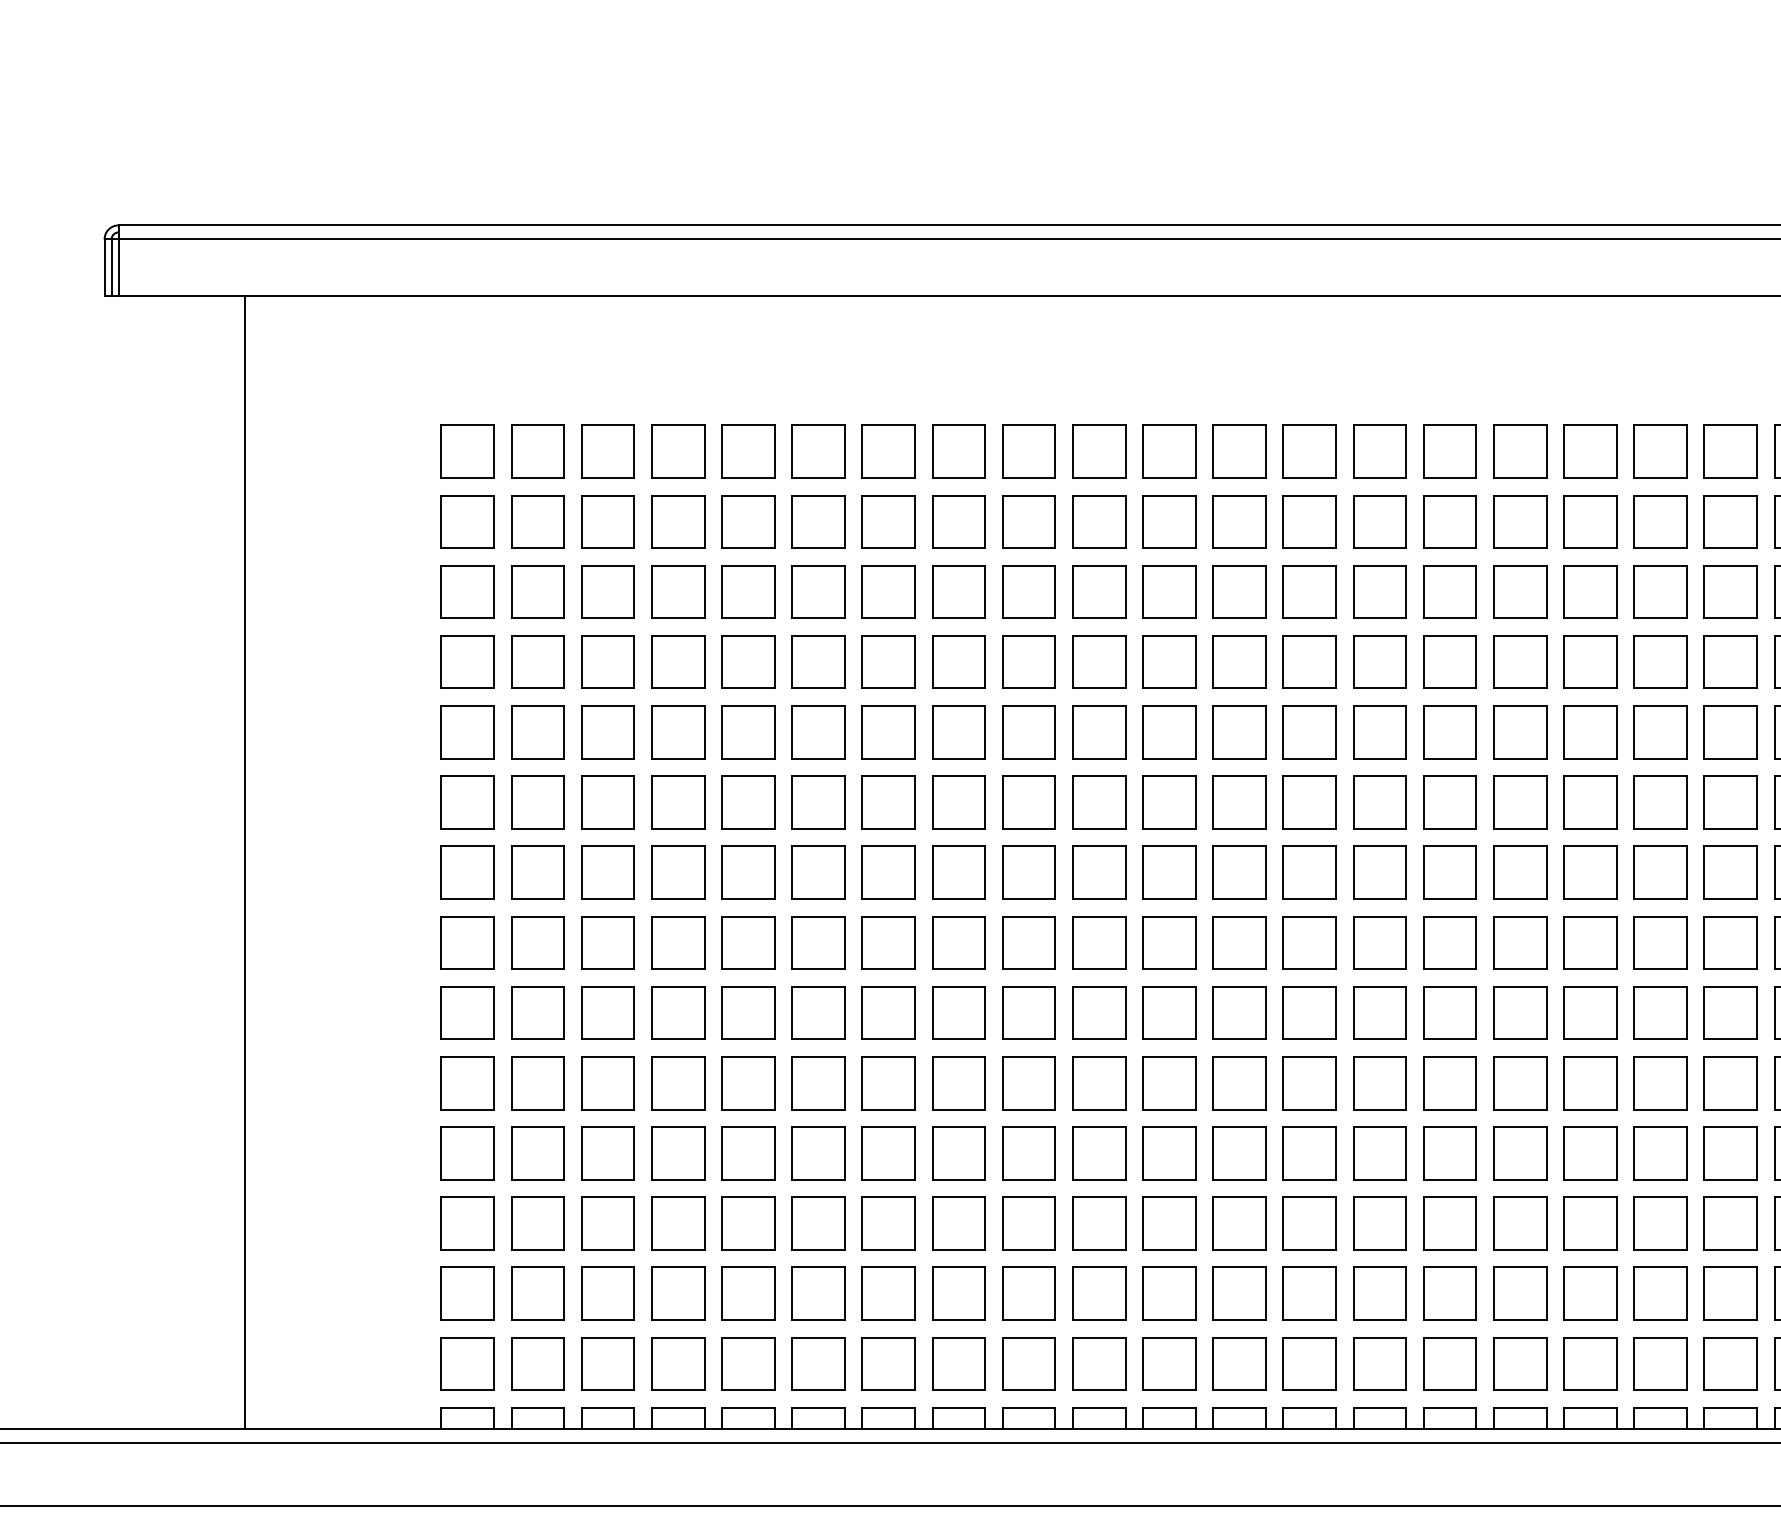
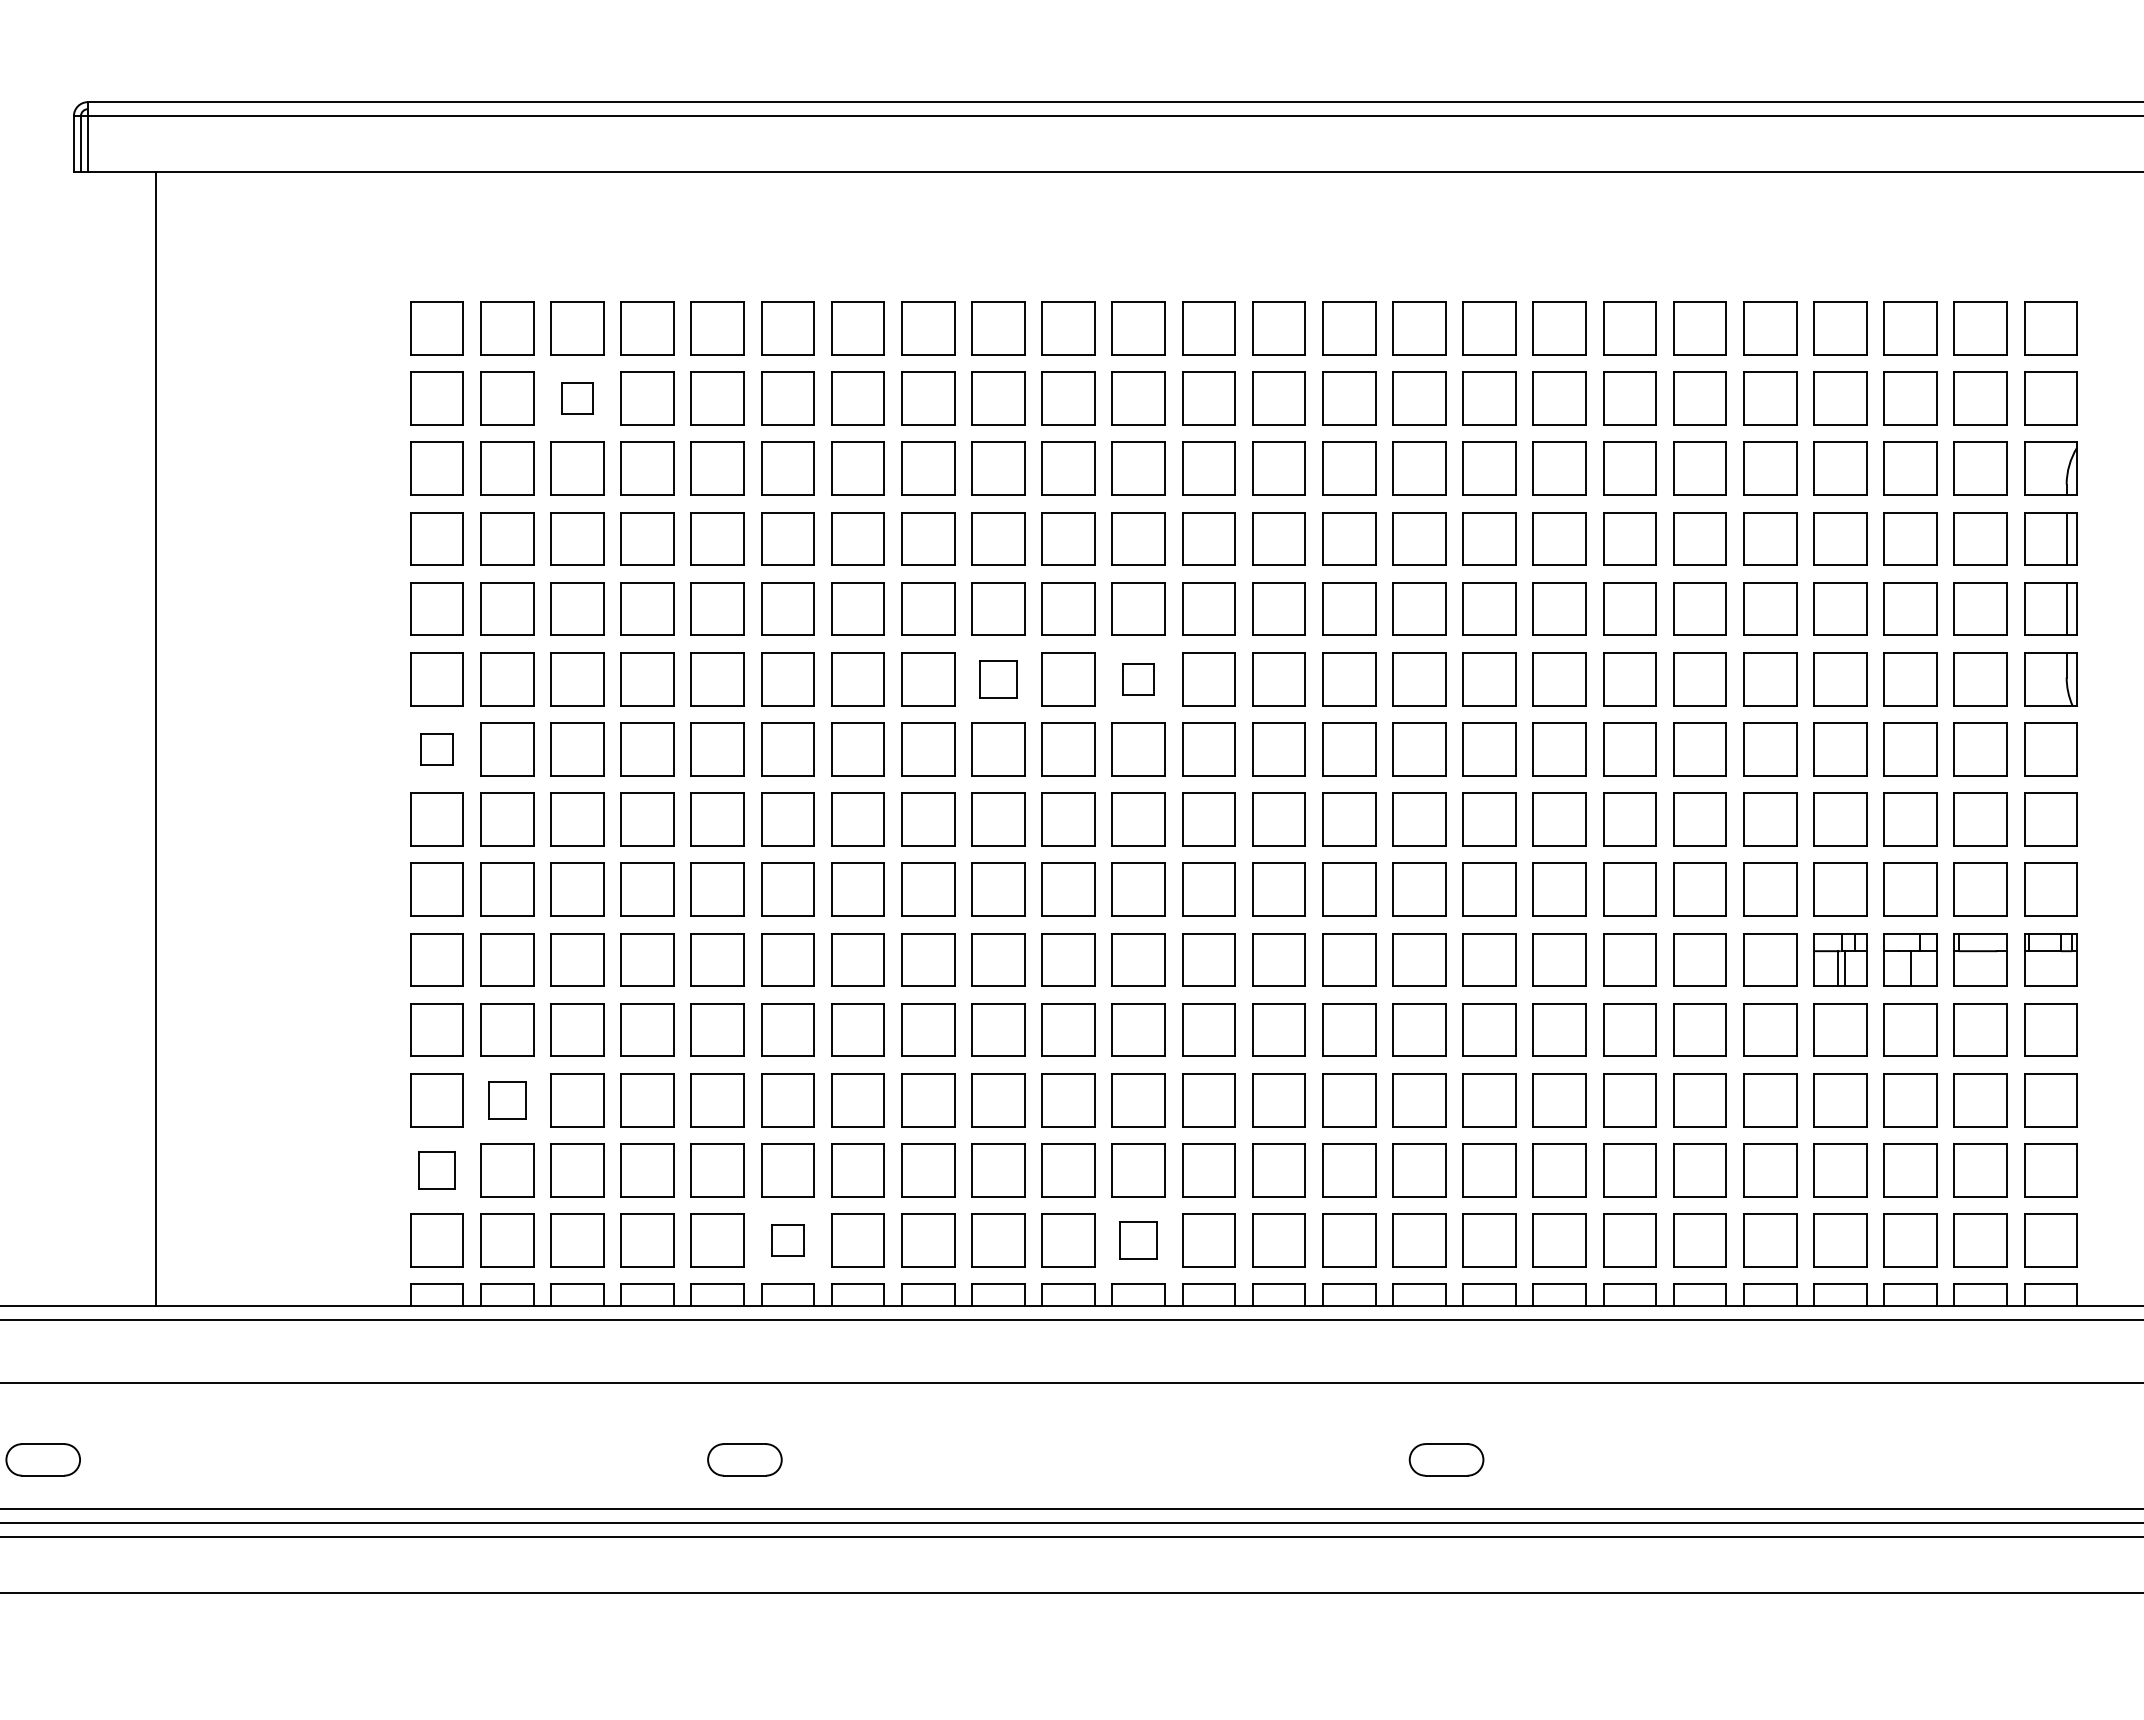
part: (608, 521) -> (577, 398), size x0.6
part: (1029, 802) -> (998, 679), size x0.7
part: (1169, 802) -> (1138, 679), size x0.6
line: (245, 861) -> (156, 738), moved
part: (467, 872) -> (436, 749), size x0.6
part: (538, 1223) -> (507, 1100), size x0.7
part: (467, 1293) -> (436, 1170), size x0.7
part: (818, 1363) -> (787, 1240), size x0.6
part: (1169, 1363) -> (1138, 1240), size x0.7

